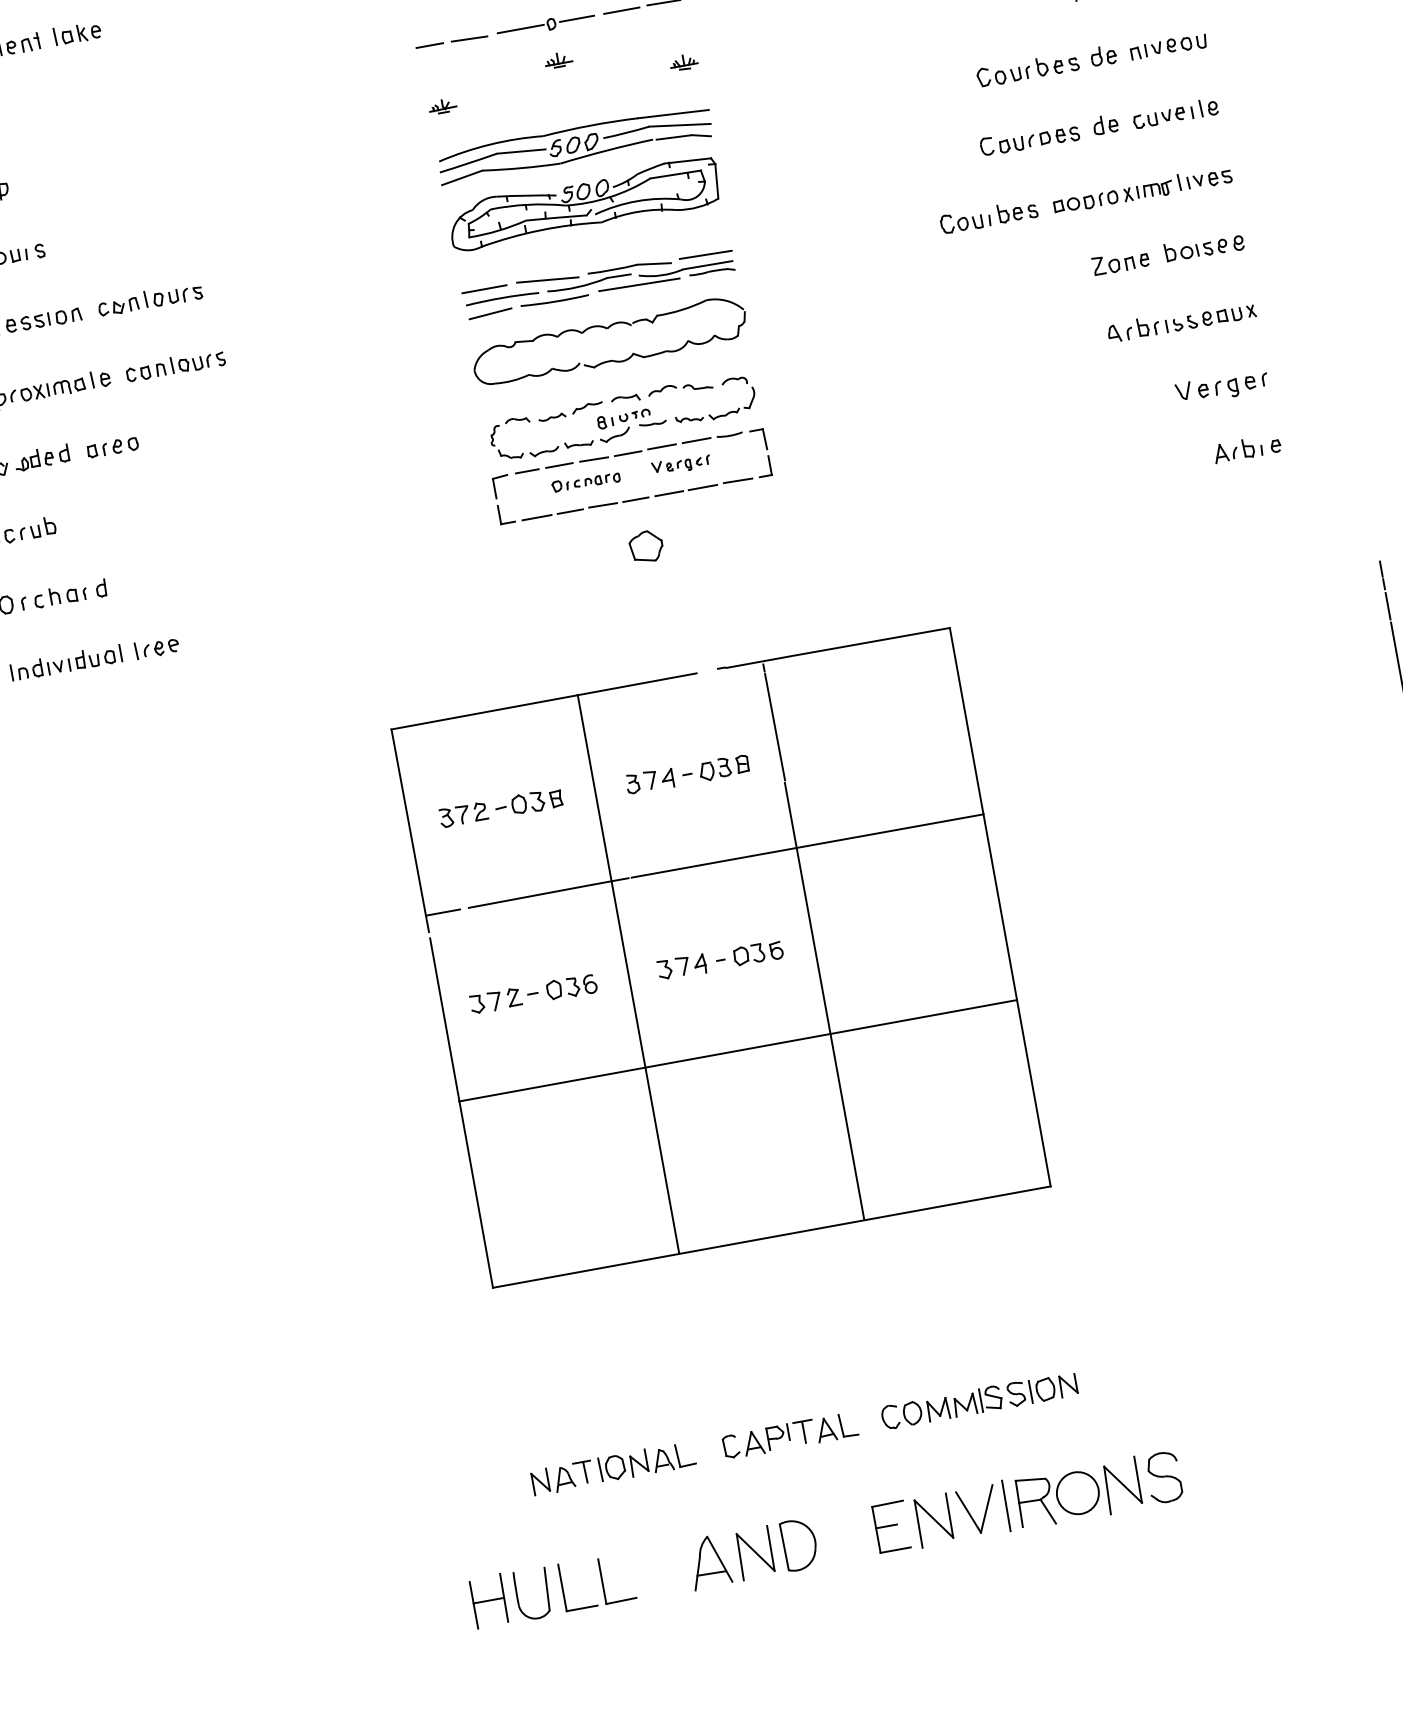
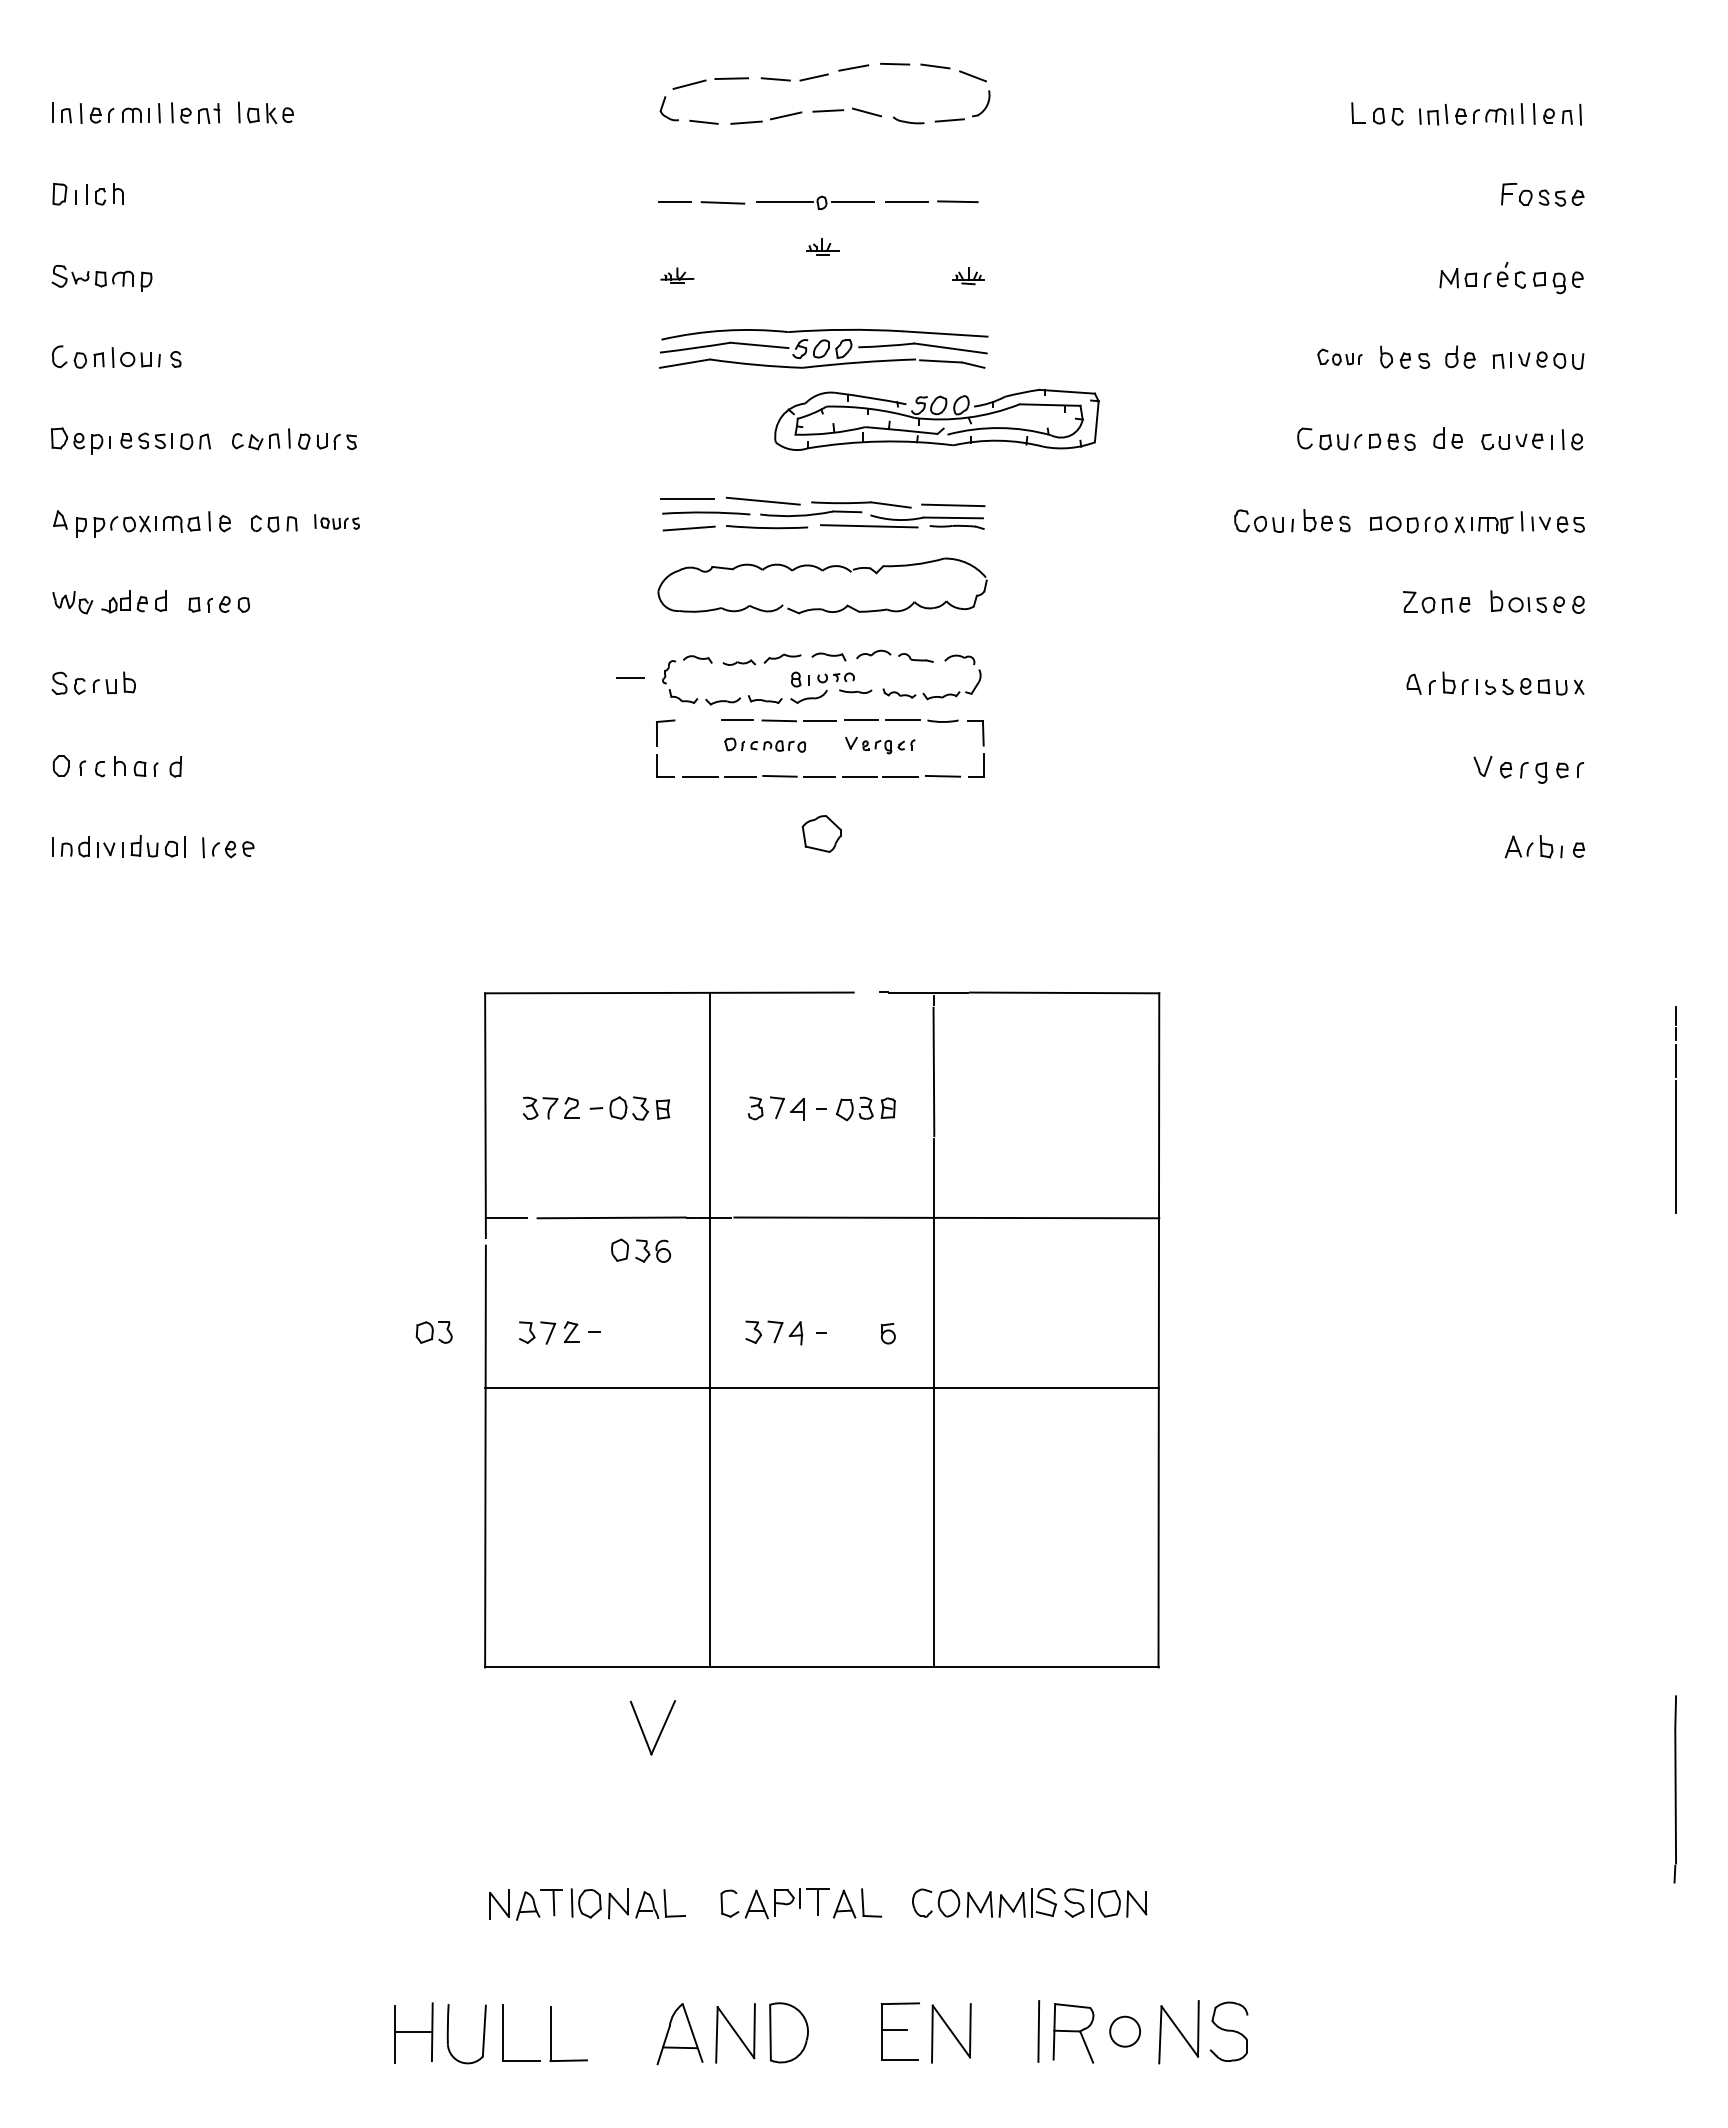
part: (1003, 73) -> (1339, 356), size x0.7
part: (583, 203) -> (936, 419), moved
part: (197, 361) -> (336, 521), size x0.7
line: (527, 470) -> (630, 677), moved
part: (748, 954) -> (433, 1332), moved
part: (572, 986) -> (641, 1250), moved
line: (737, 1050) -> (821, 1388), moved
circle: (1078, 1492) -> (1125, 2031), size x0.6
part: (985, 1512) -> (660, 1731), moved

